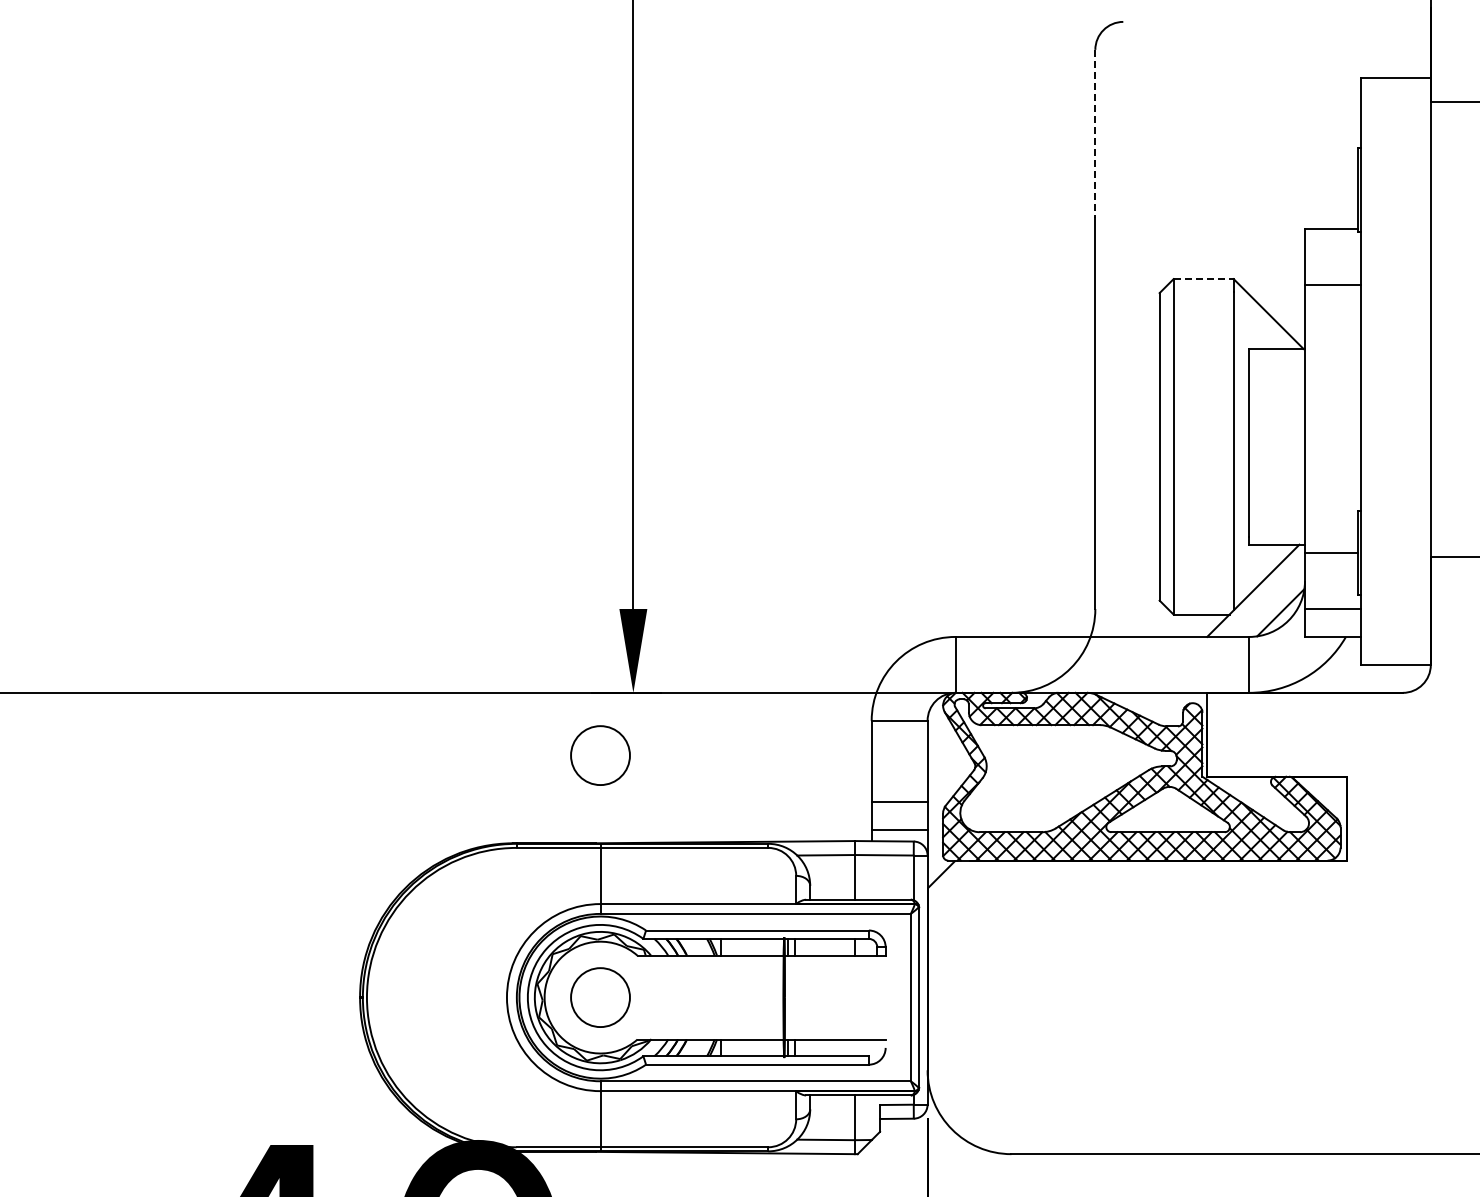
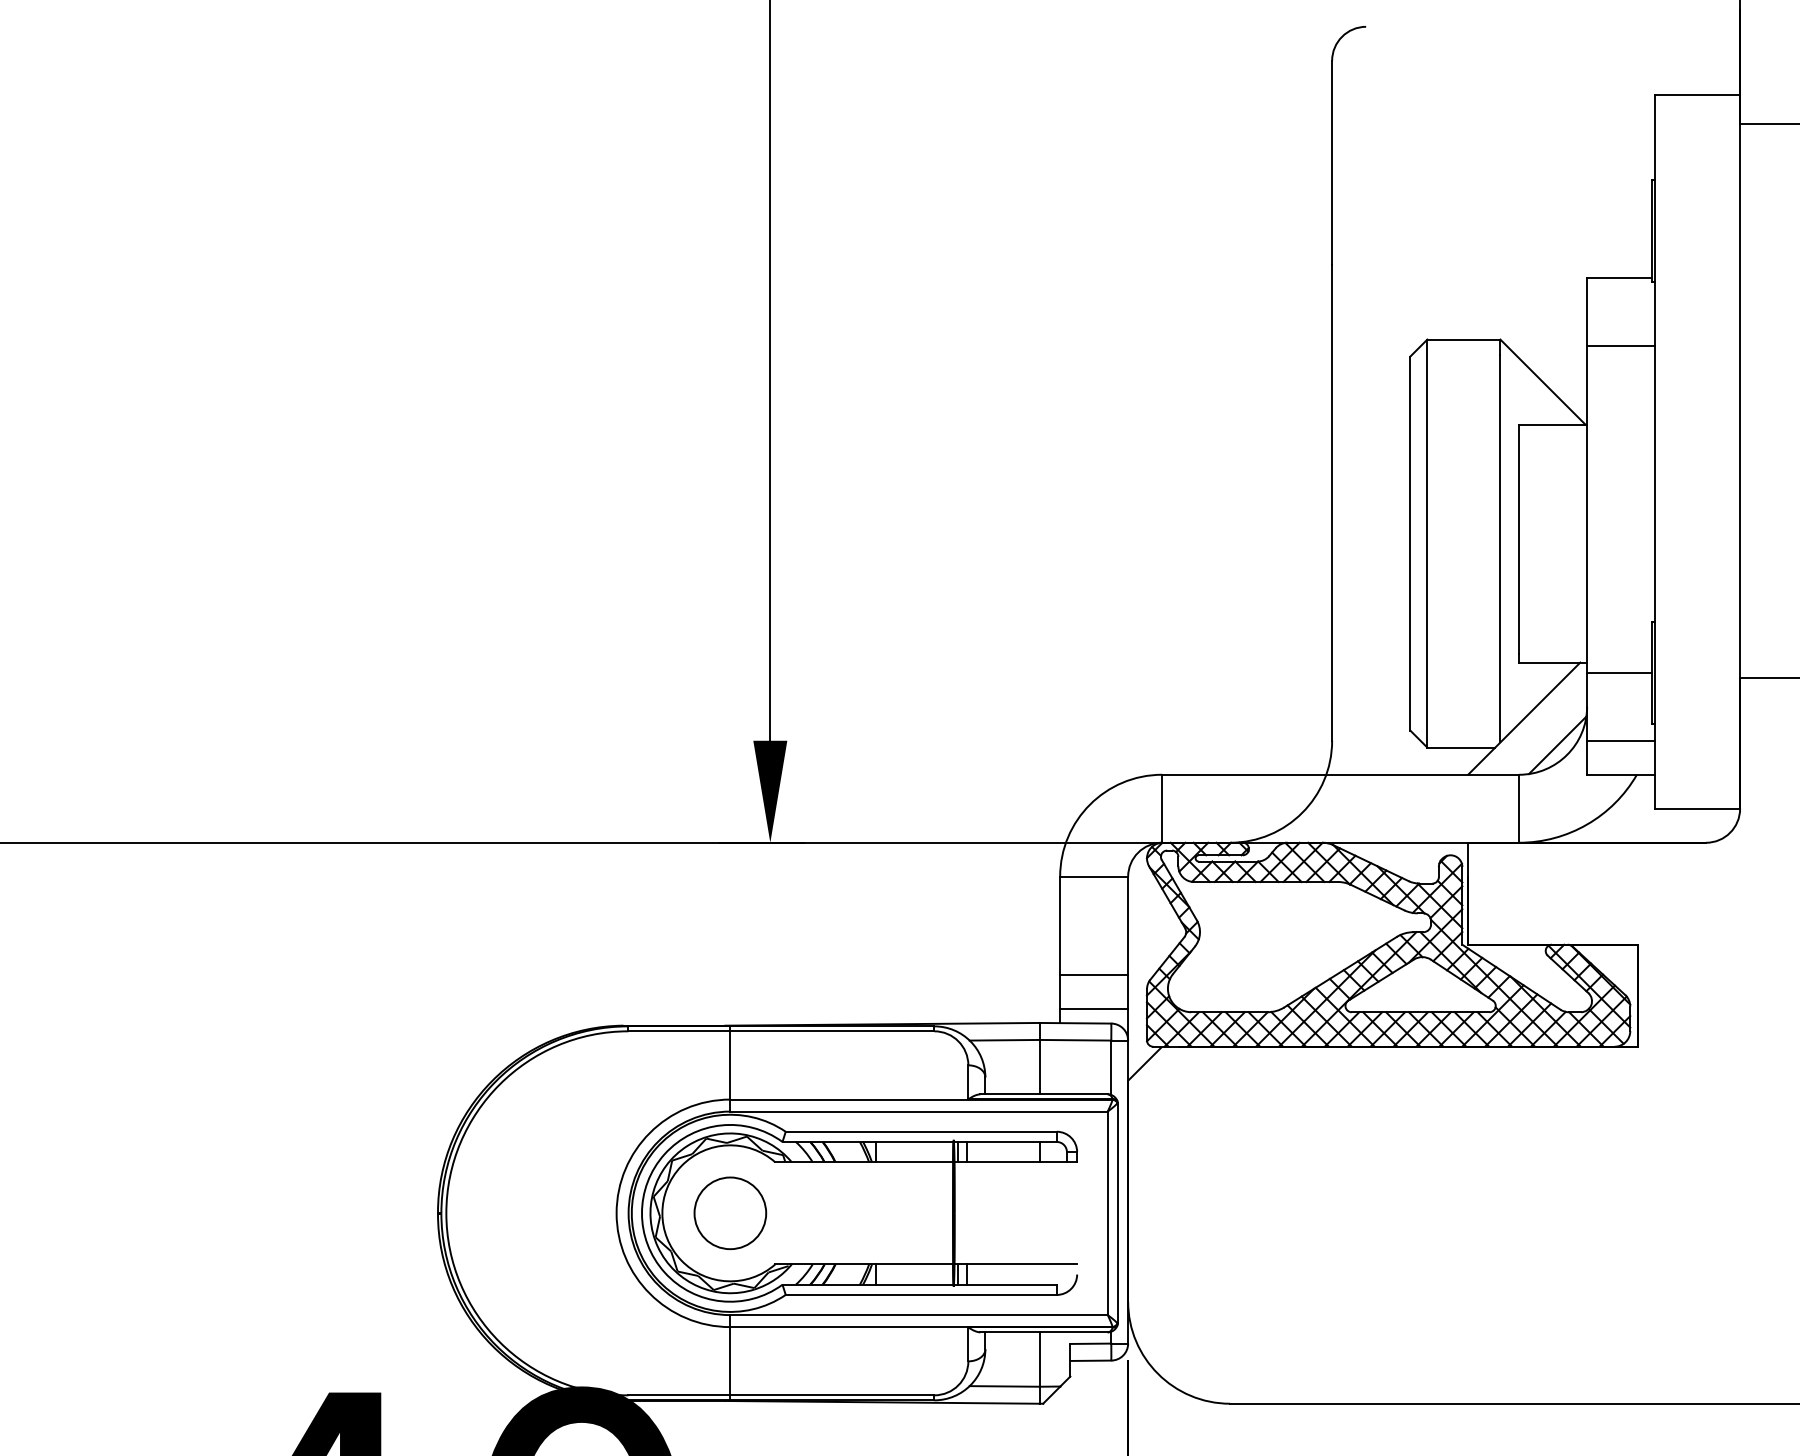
line: (1095, 133) -> (1332, 162), dashed -> solid
line: (1204, 279) -> (1464, 340), dashed -> solid
circle: (600, 755) -> (730, 918), removed

